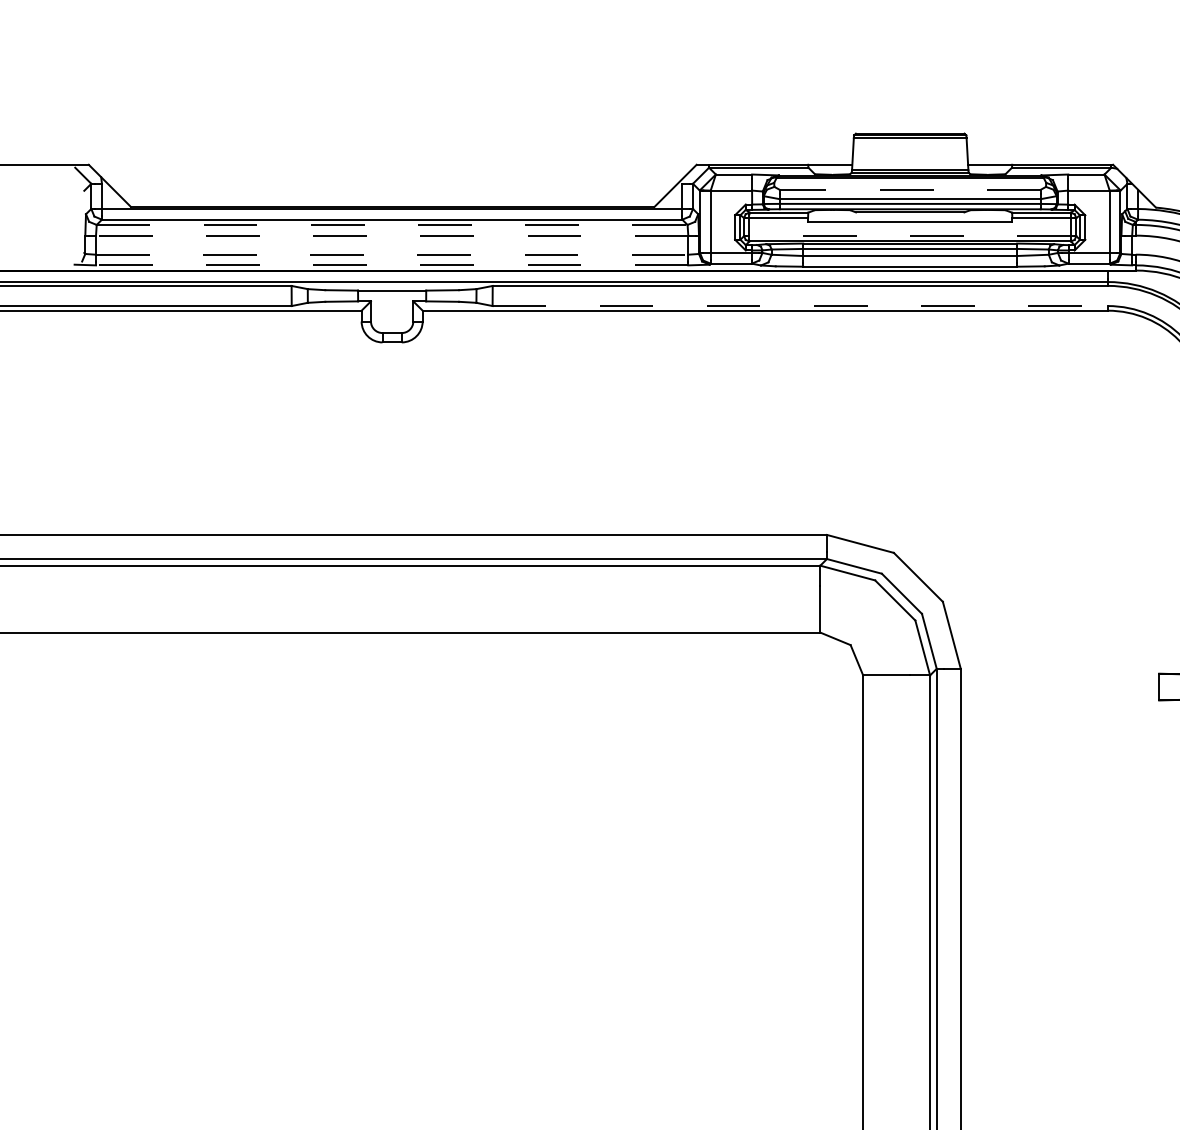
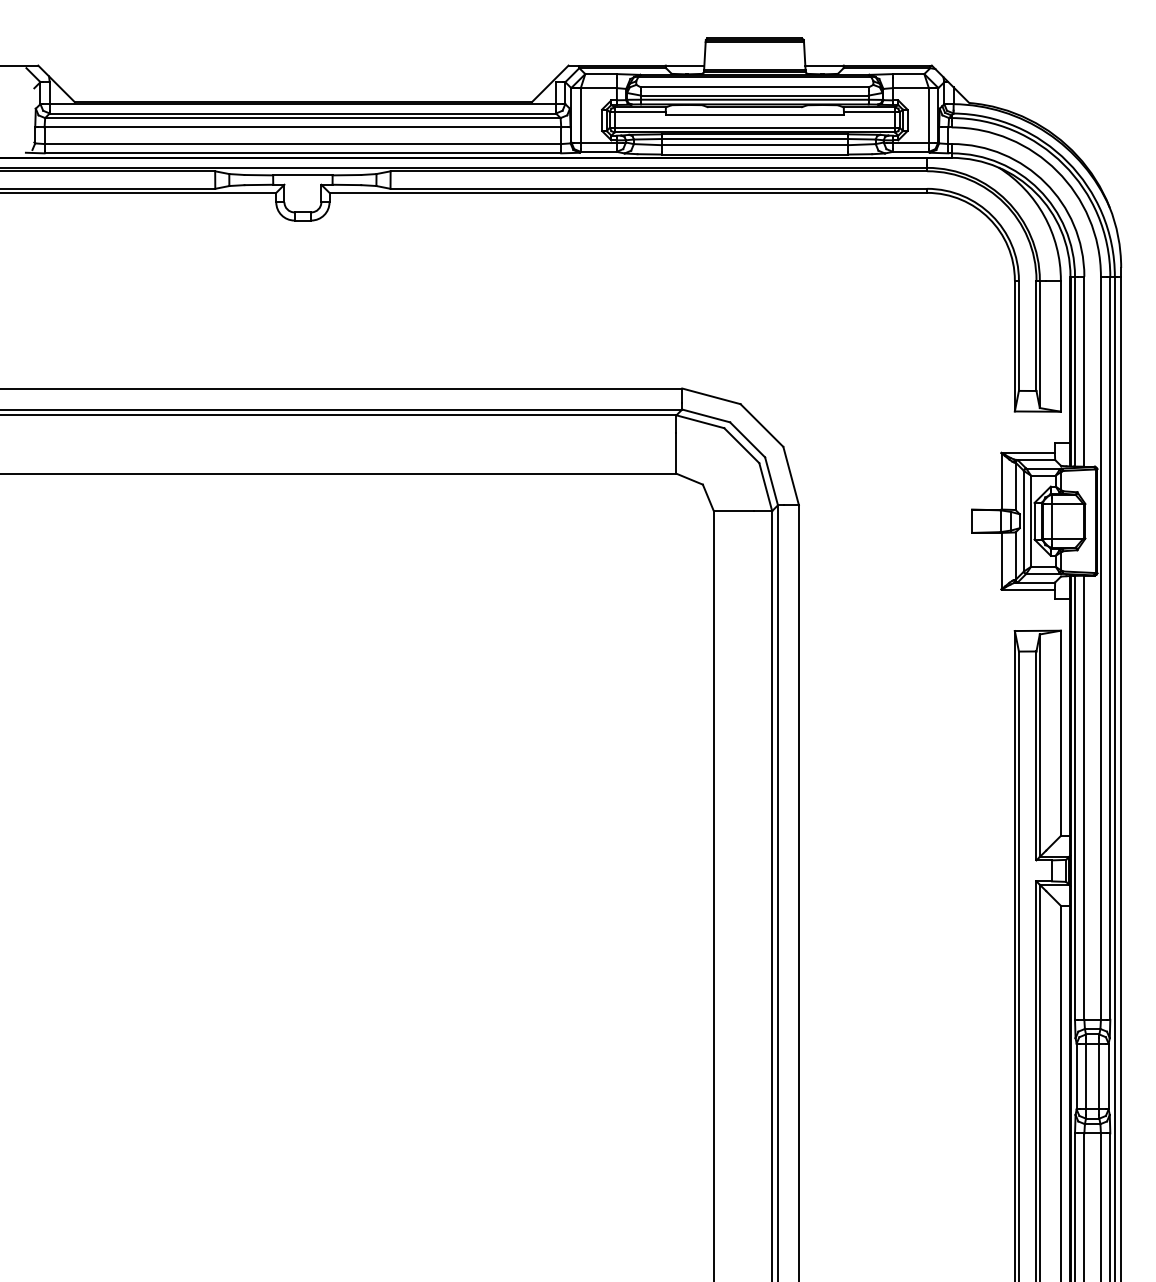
line: (909, 189) -> (754, 87), dashed -> solid
line: (391, 225) -> (302, 118), dashed -> solid
line: (391, 235) -> (302, 127), dashed -> solid
line: (909, 235) -> (754, 127), dashed -> solid
line: (392, 255) -> (303, 144), dashed -> solid
line: (391, 265) -> (302, 153), dashed -> solid
line: (800, 305) -> (659, 188), dashed -> solid

